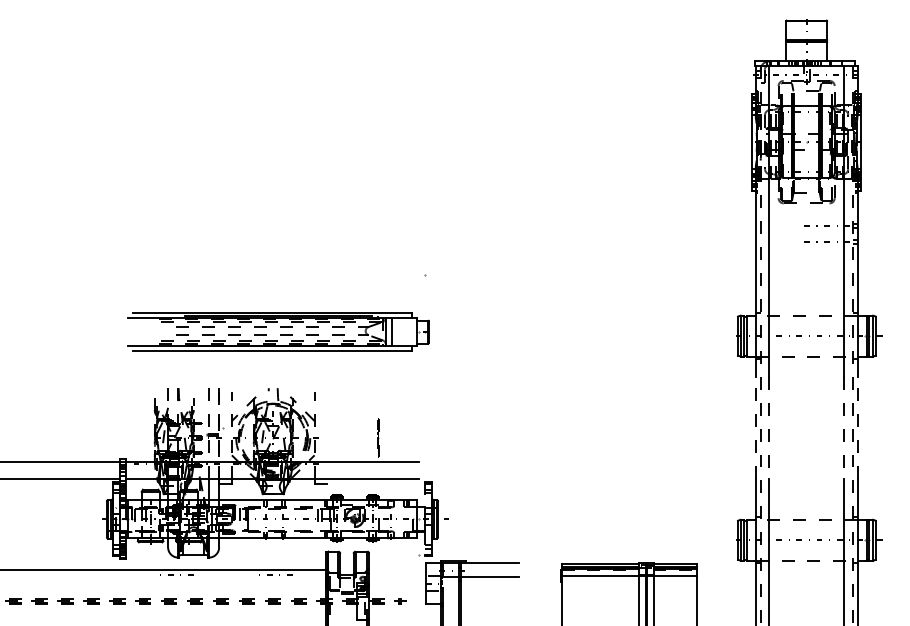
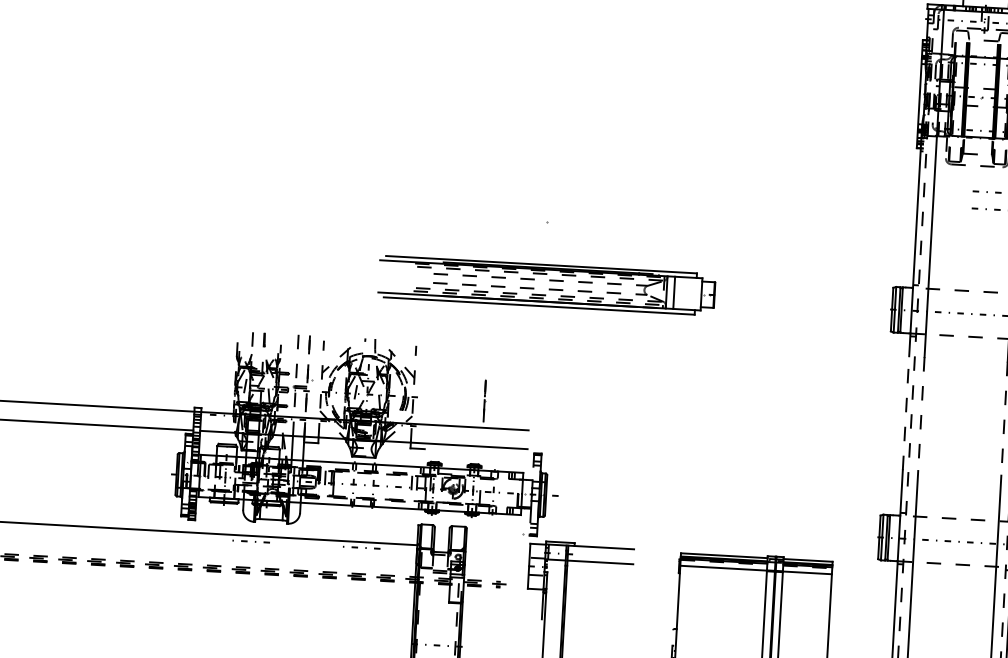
part: (278, 331) -> (547, 285), moved

